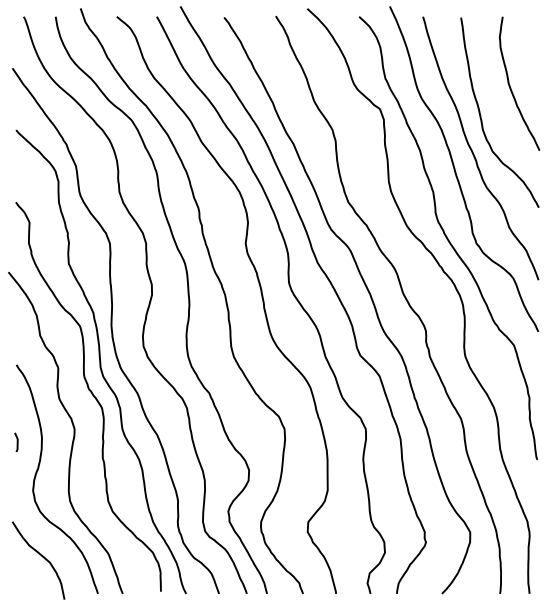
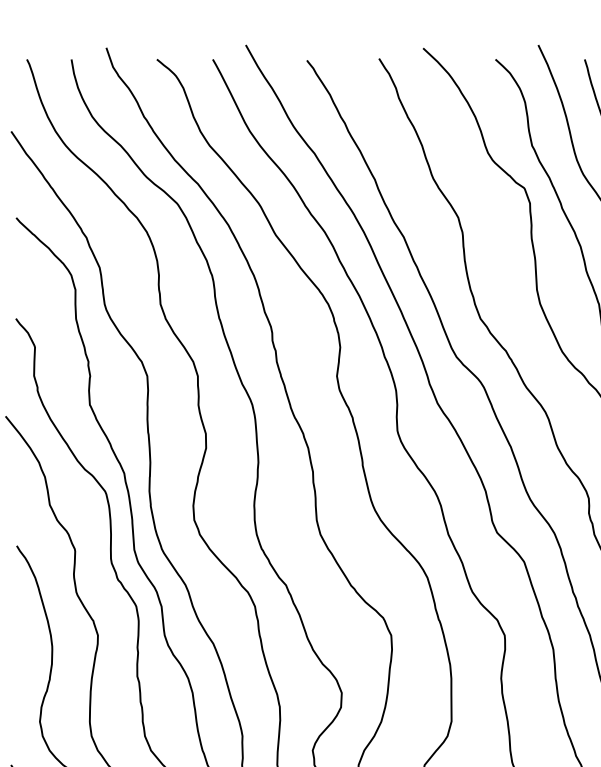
line: (16, 442) -> (16, 654), removed

